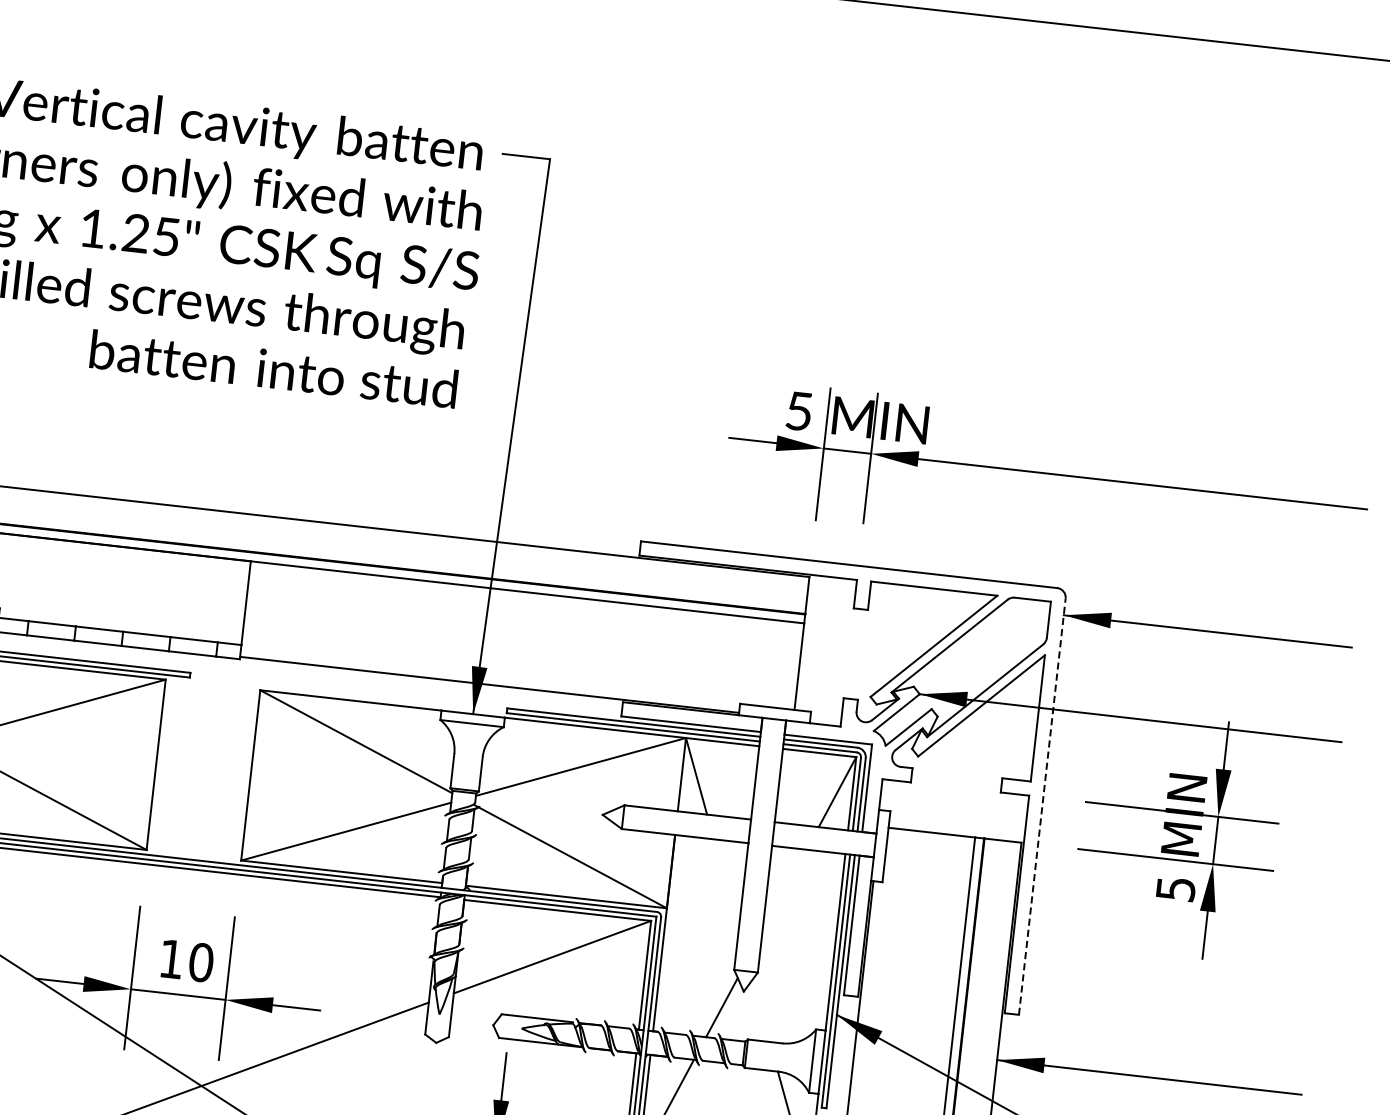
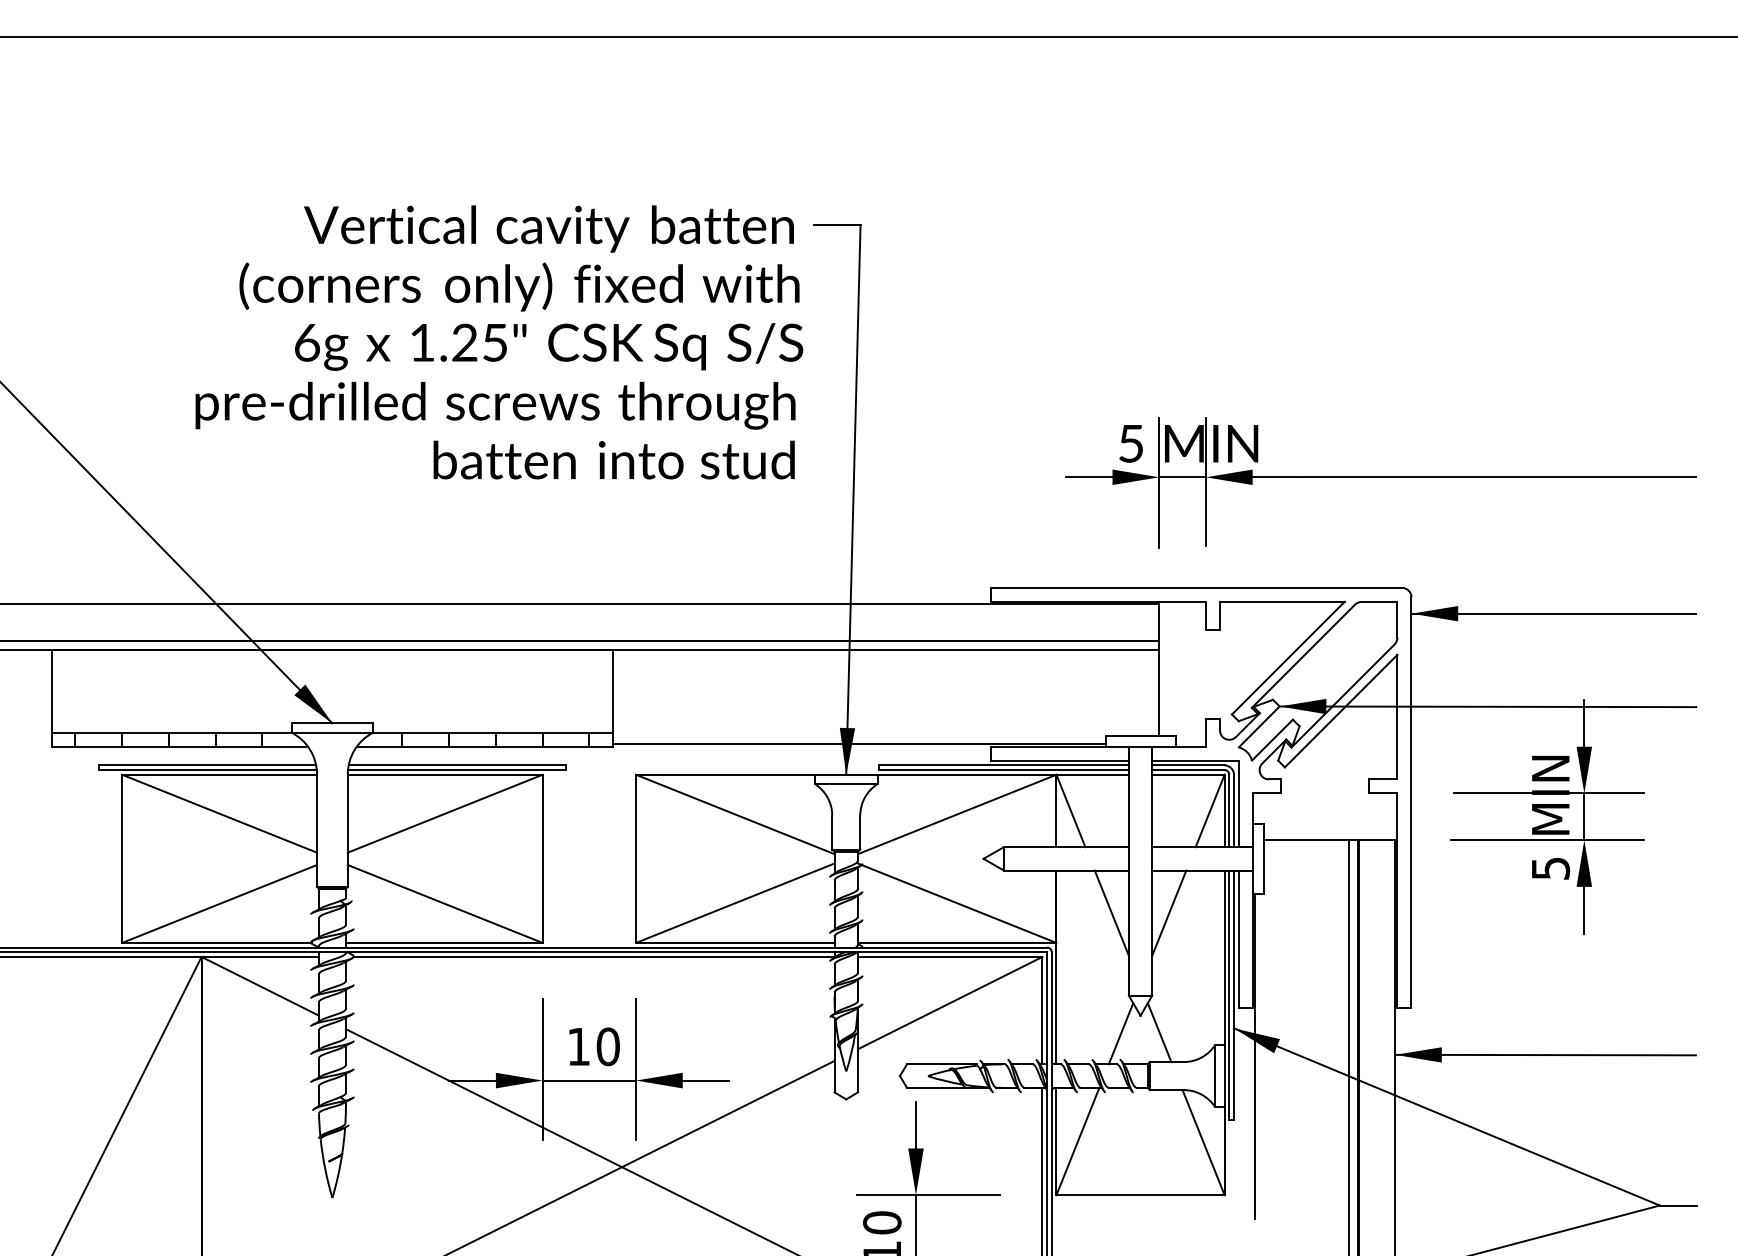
line: (1042, 806) -> (1411, 802), dashed -> solid
line: (726, 883) -> (1111, 912), added
line: (784, 890) -> (1169, 912), added
line: (761, 1010) -> (1159, 1032), added

